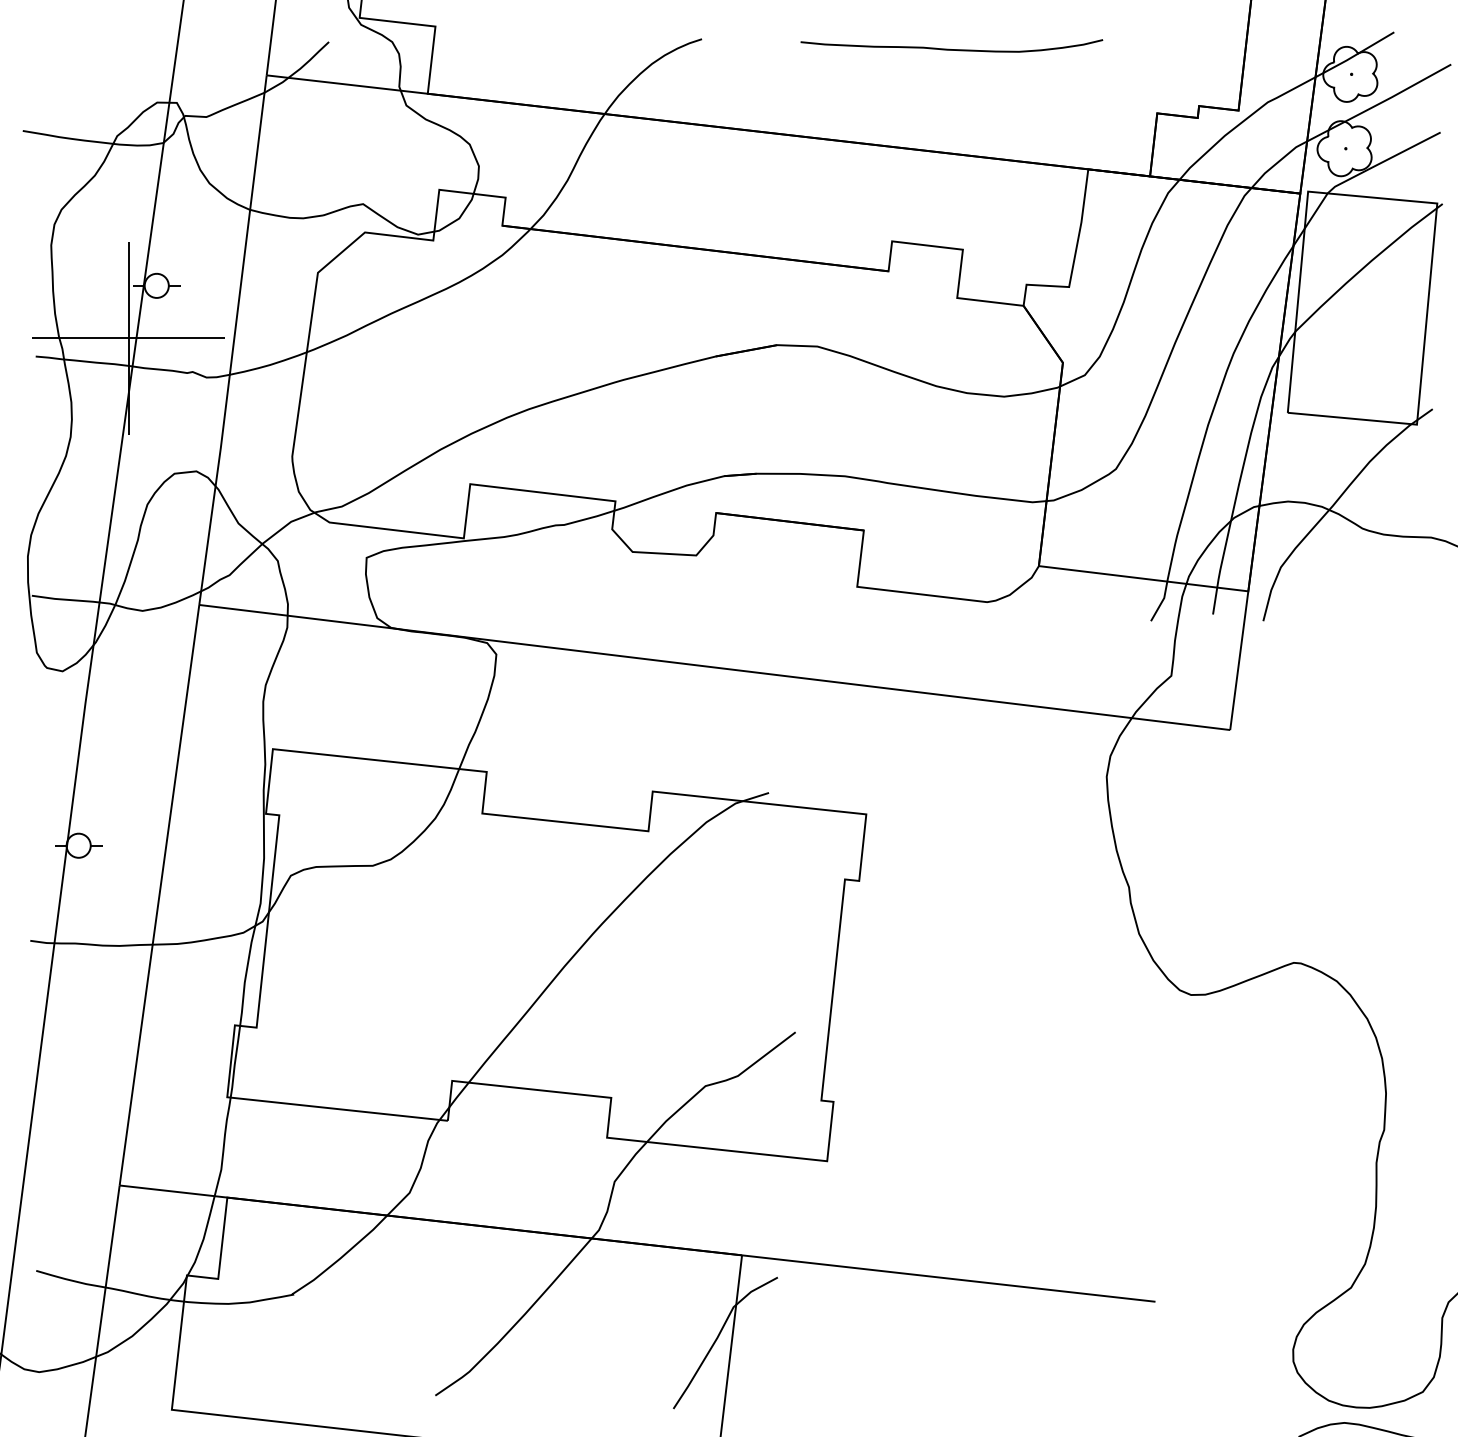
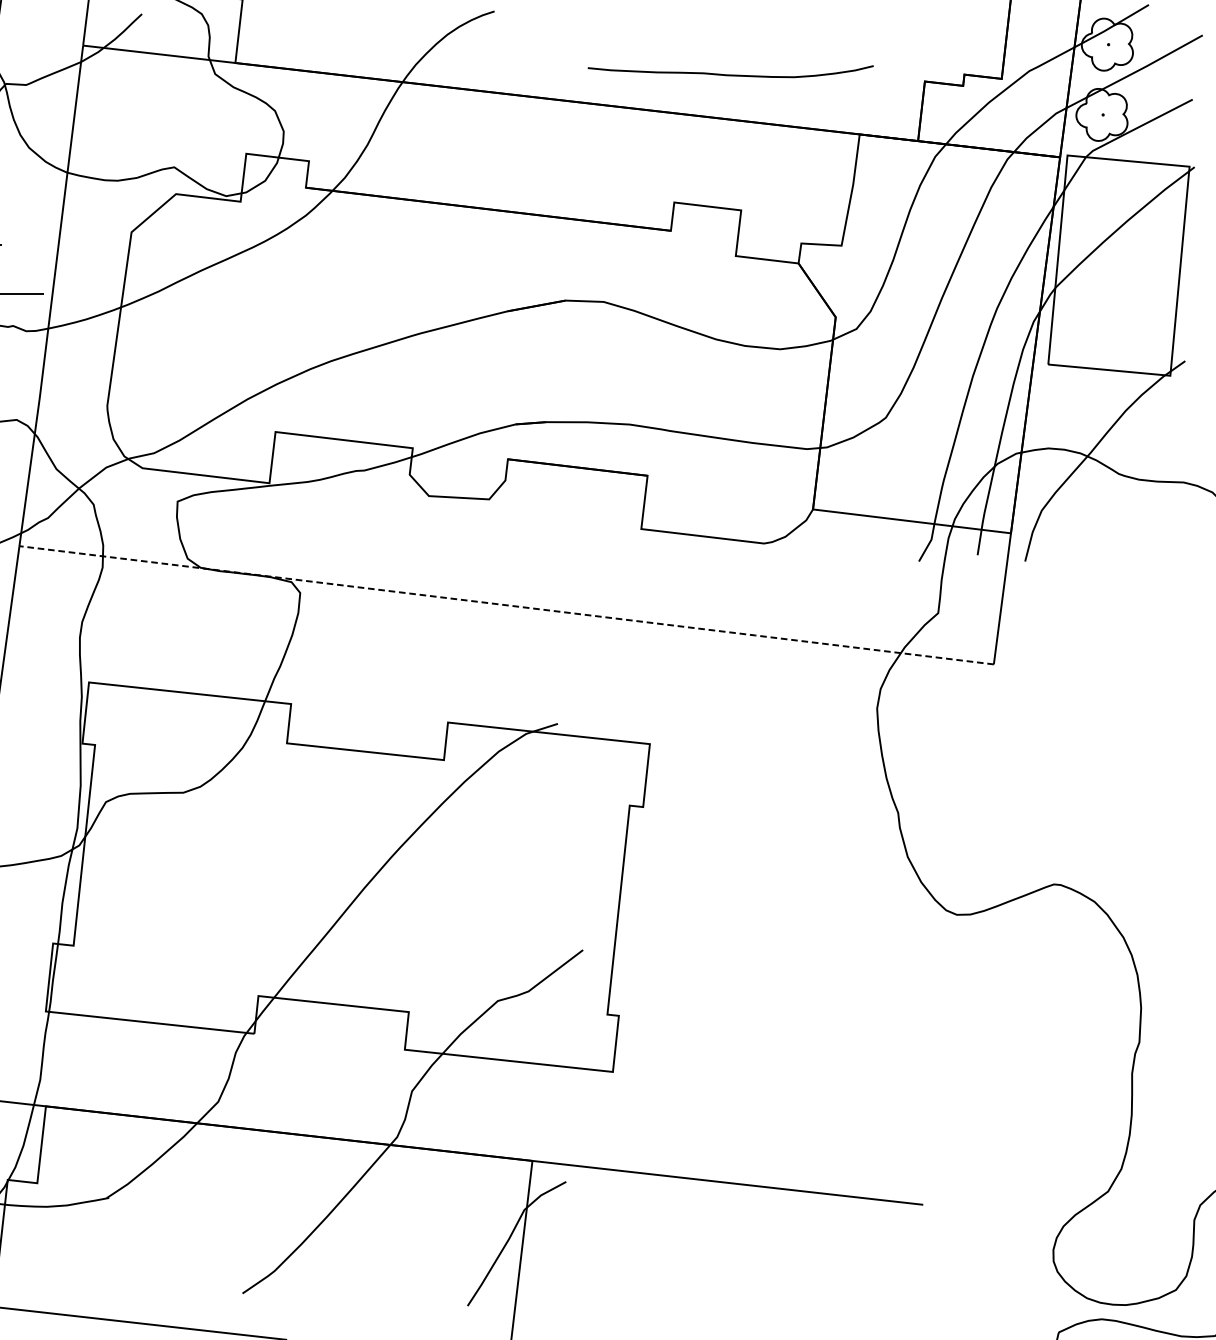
curve: (949, 48) -> (728, 74), moved
line: (715, 667) -> (507, 605), solid -> dashed

